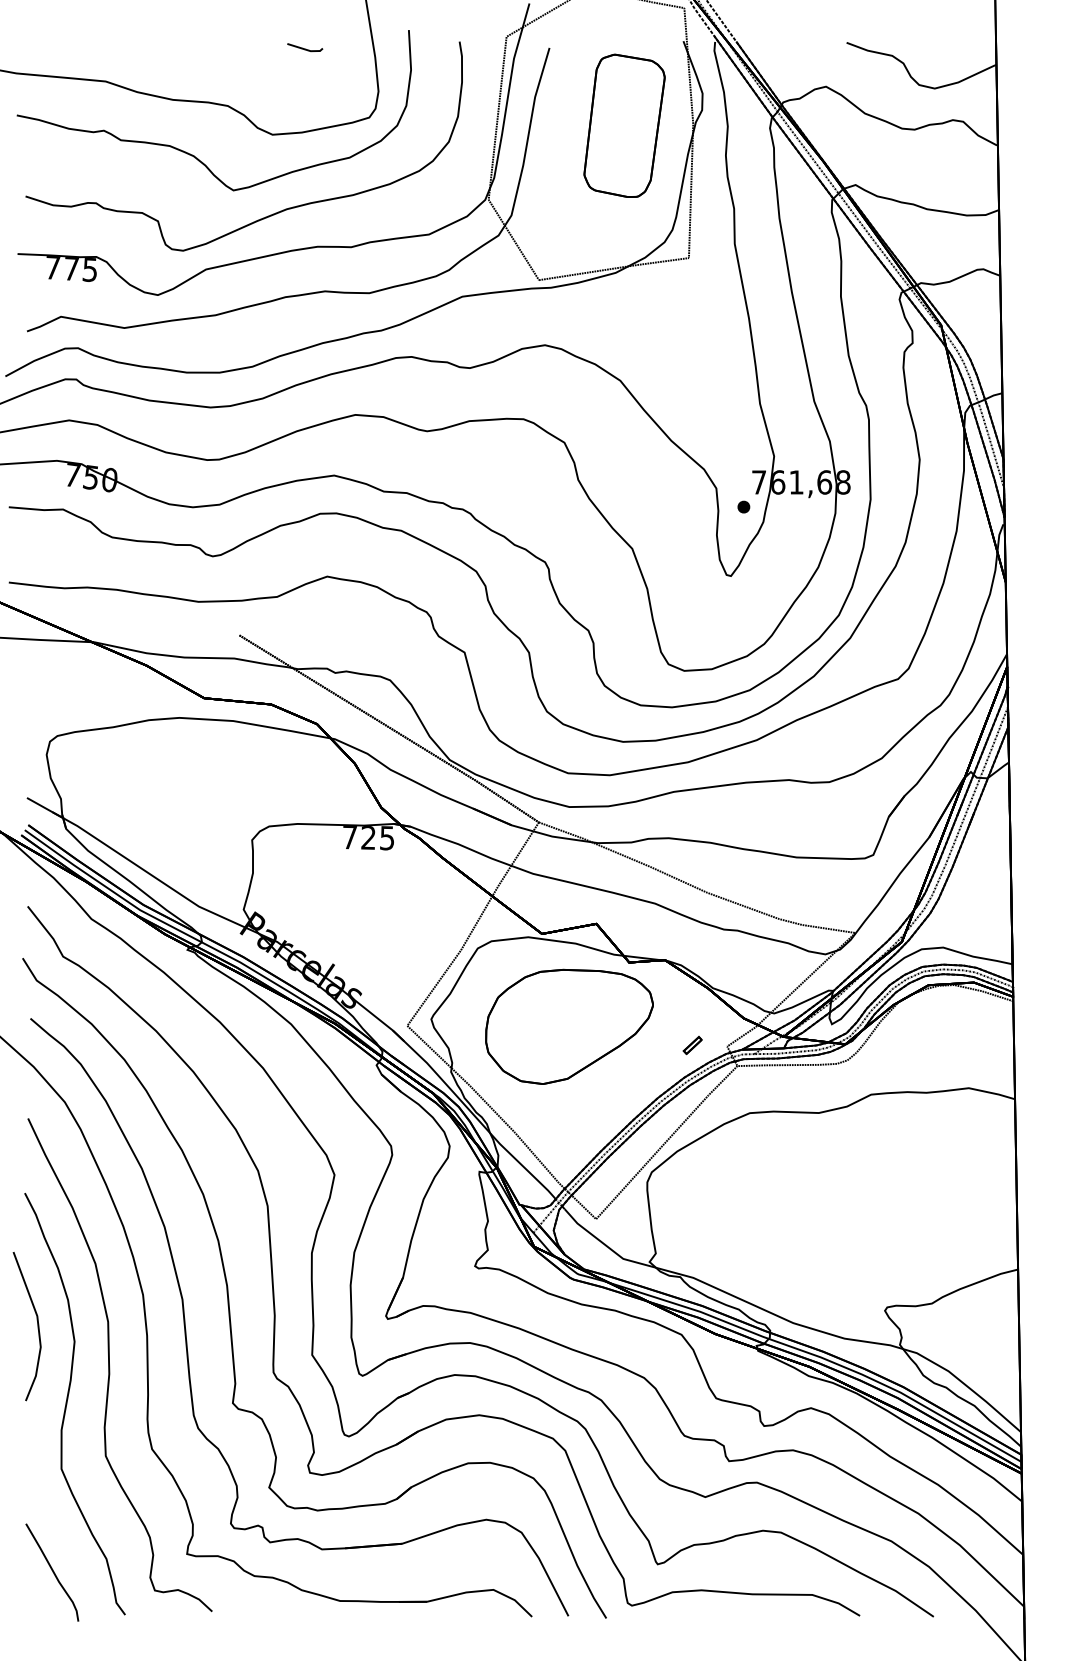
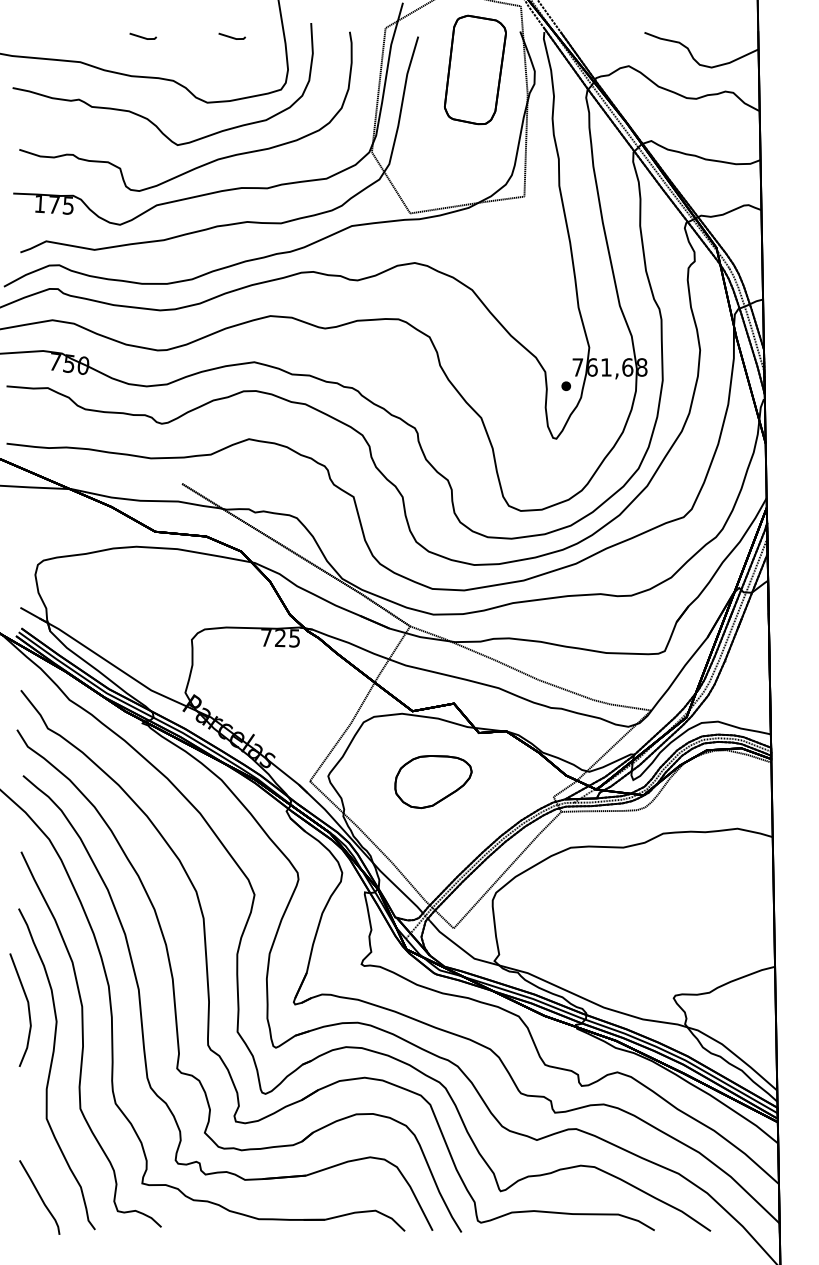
part: (187, 46) -> (142, 35), added
part: (624, 125) -> (475, 69), moved
text: (53, 268) -> (40, 204), 775 -> 175
part: (569, 1026) -> (433, 781), size x0.6
part: (692, 1044) -> (527, 795), removed

